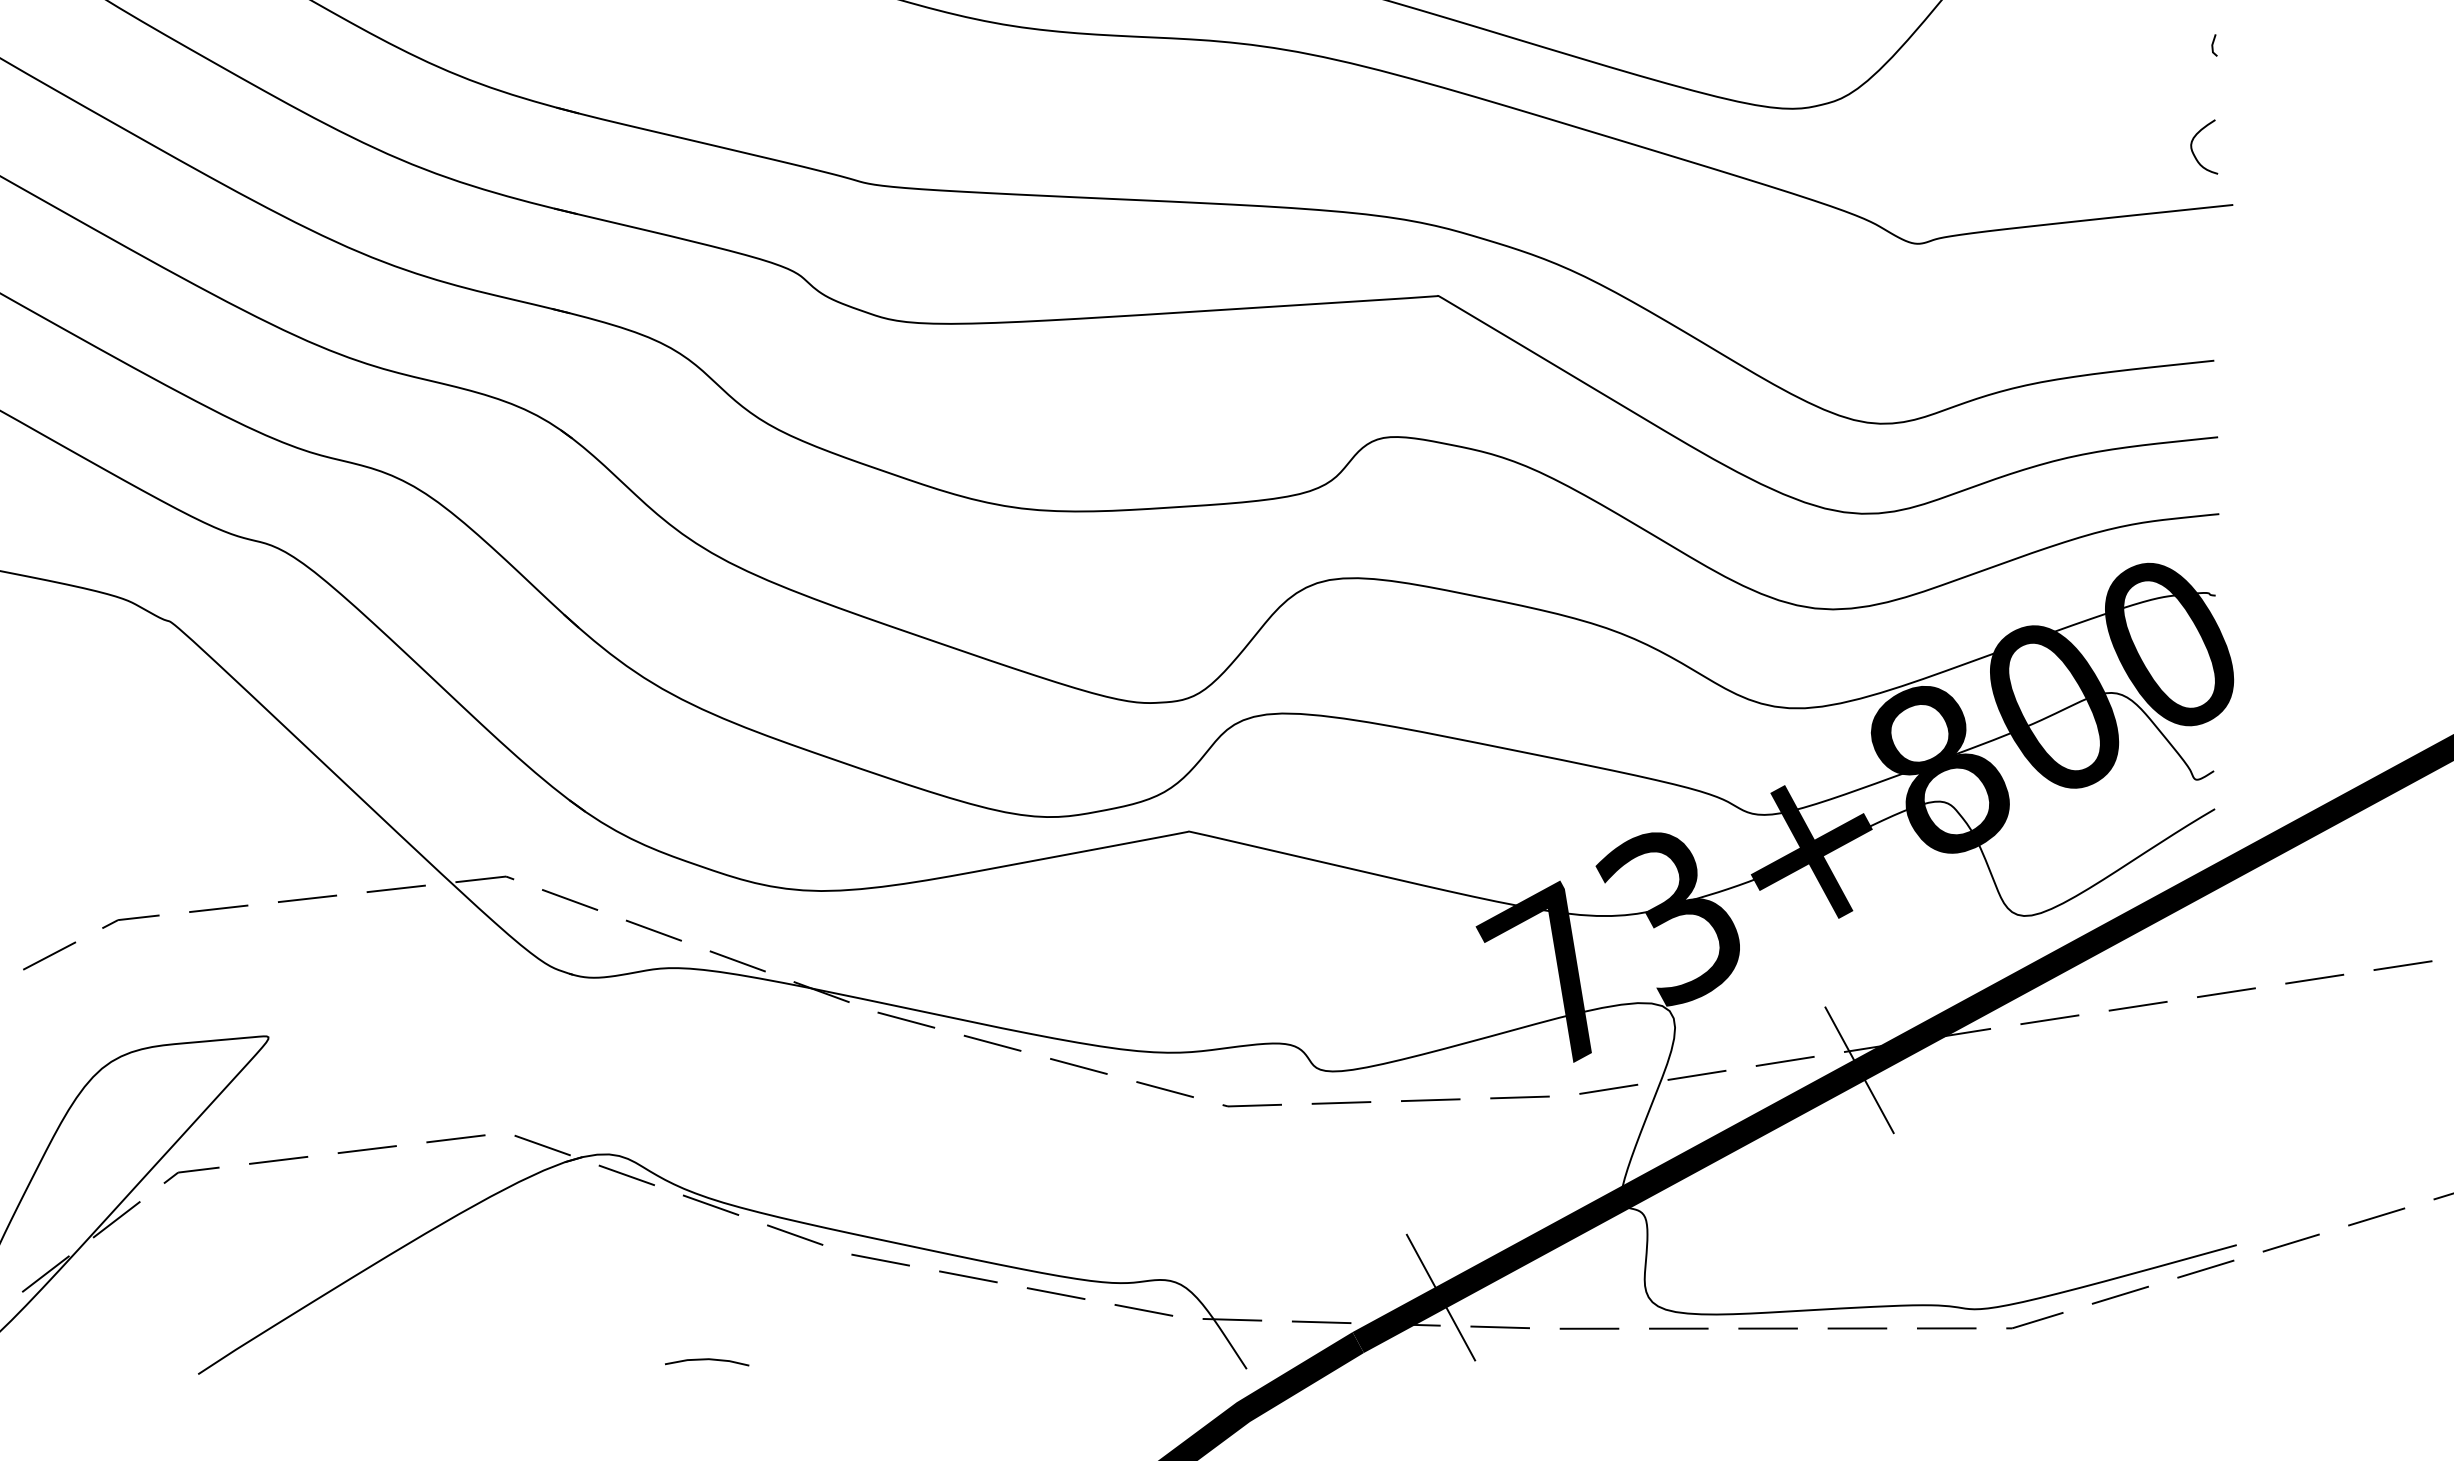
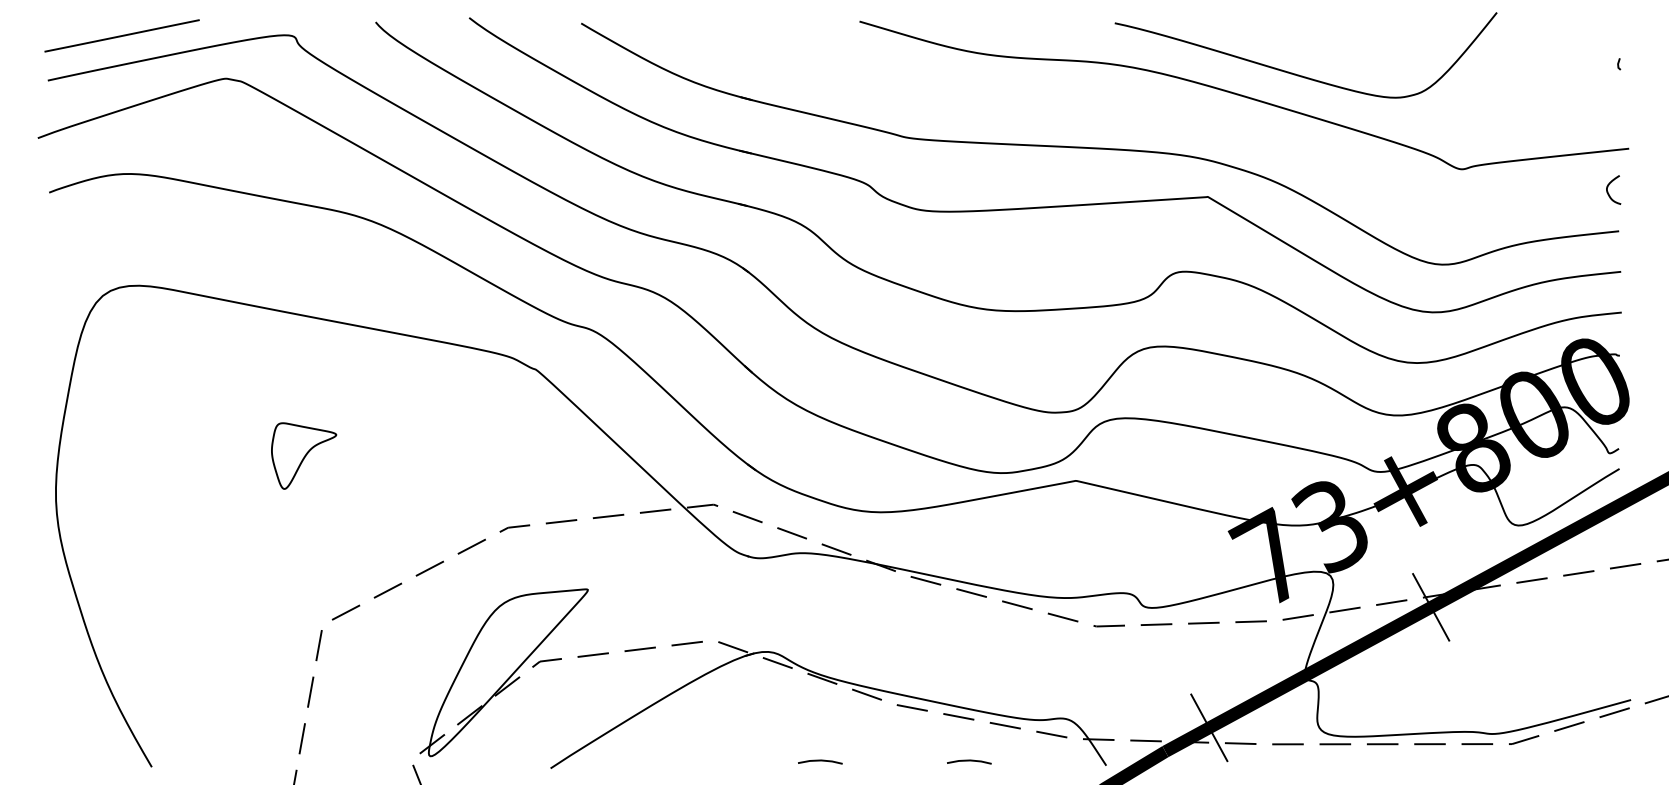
curve: (2194, 142) -> (1608, 187), moved
line: (988, 1361) -> (969, 761), added

